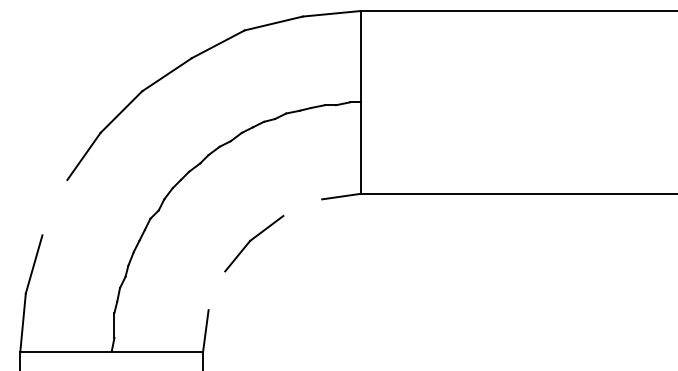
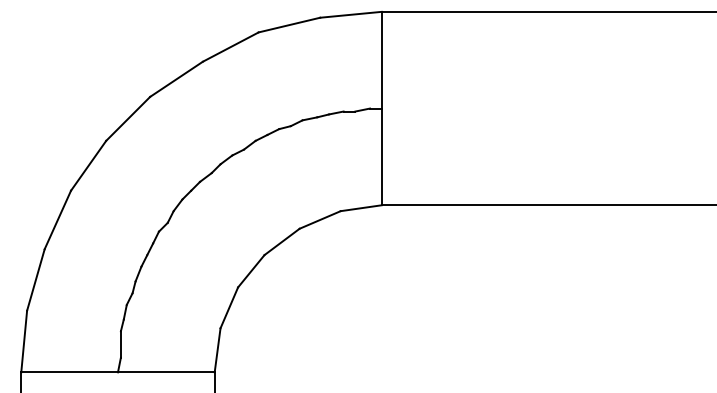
line: (54, 207) -> (57, 219), added
line: (302, 207) -> (319, 219), added
line: (216, 290) -> (228, 307), added

